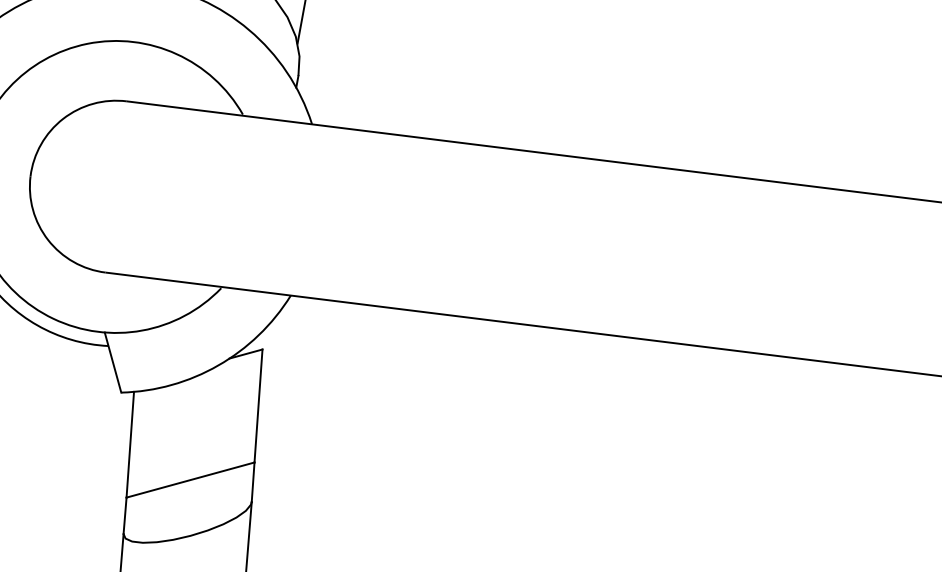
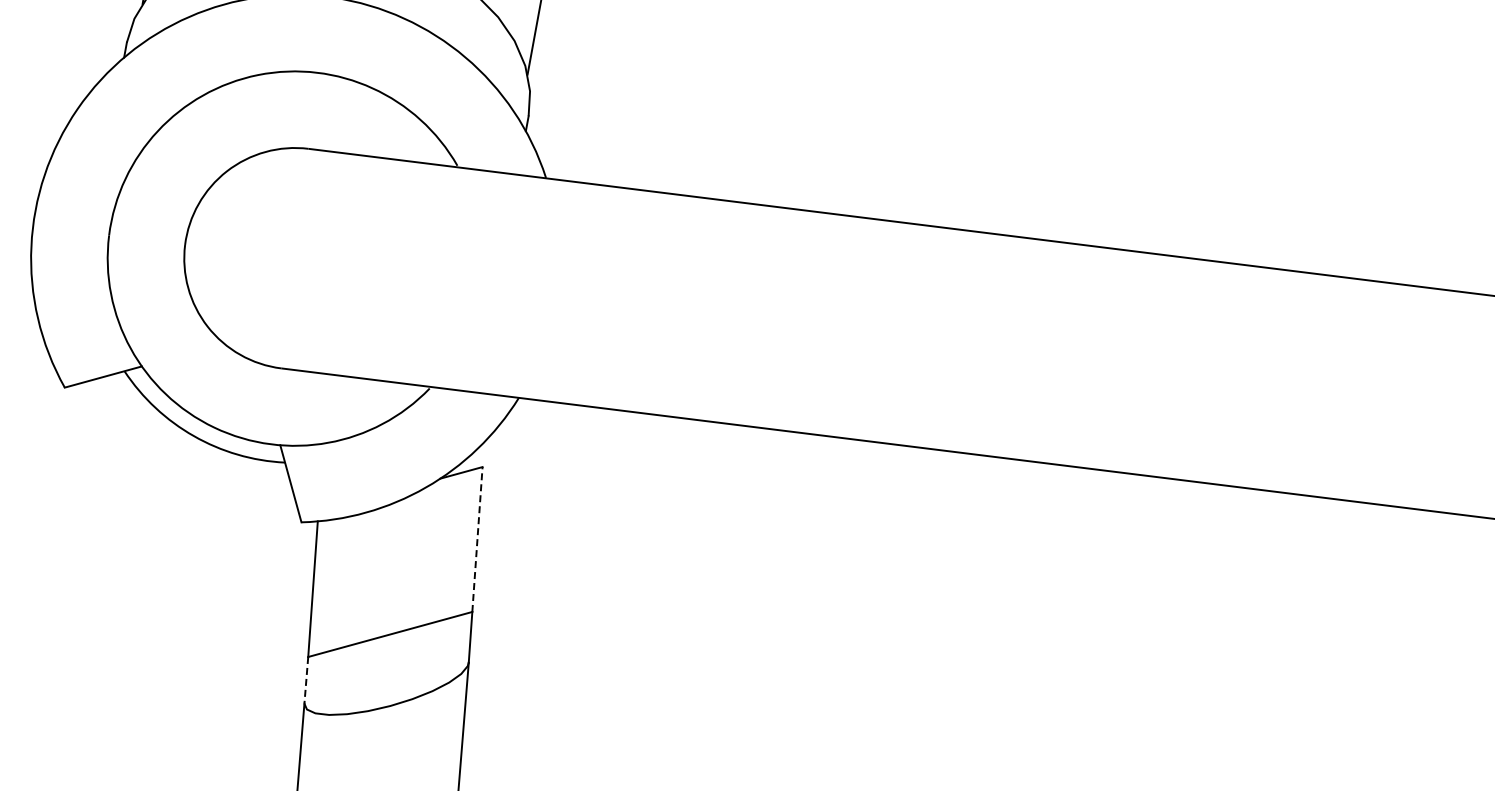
line: (258, 405) -> (477, 539), solid -> dashed
line: (125, 515) -> (306, 680), solid -> dashed

